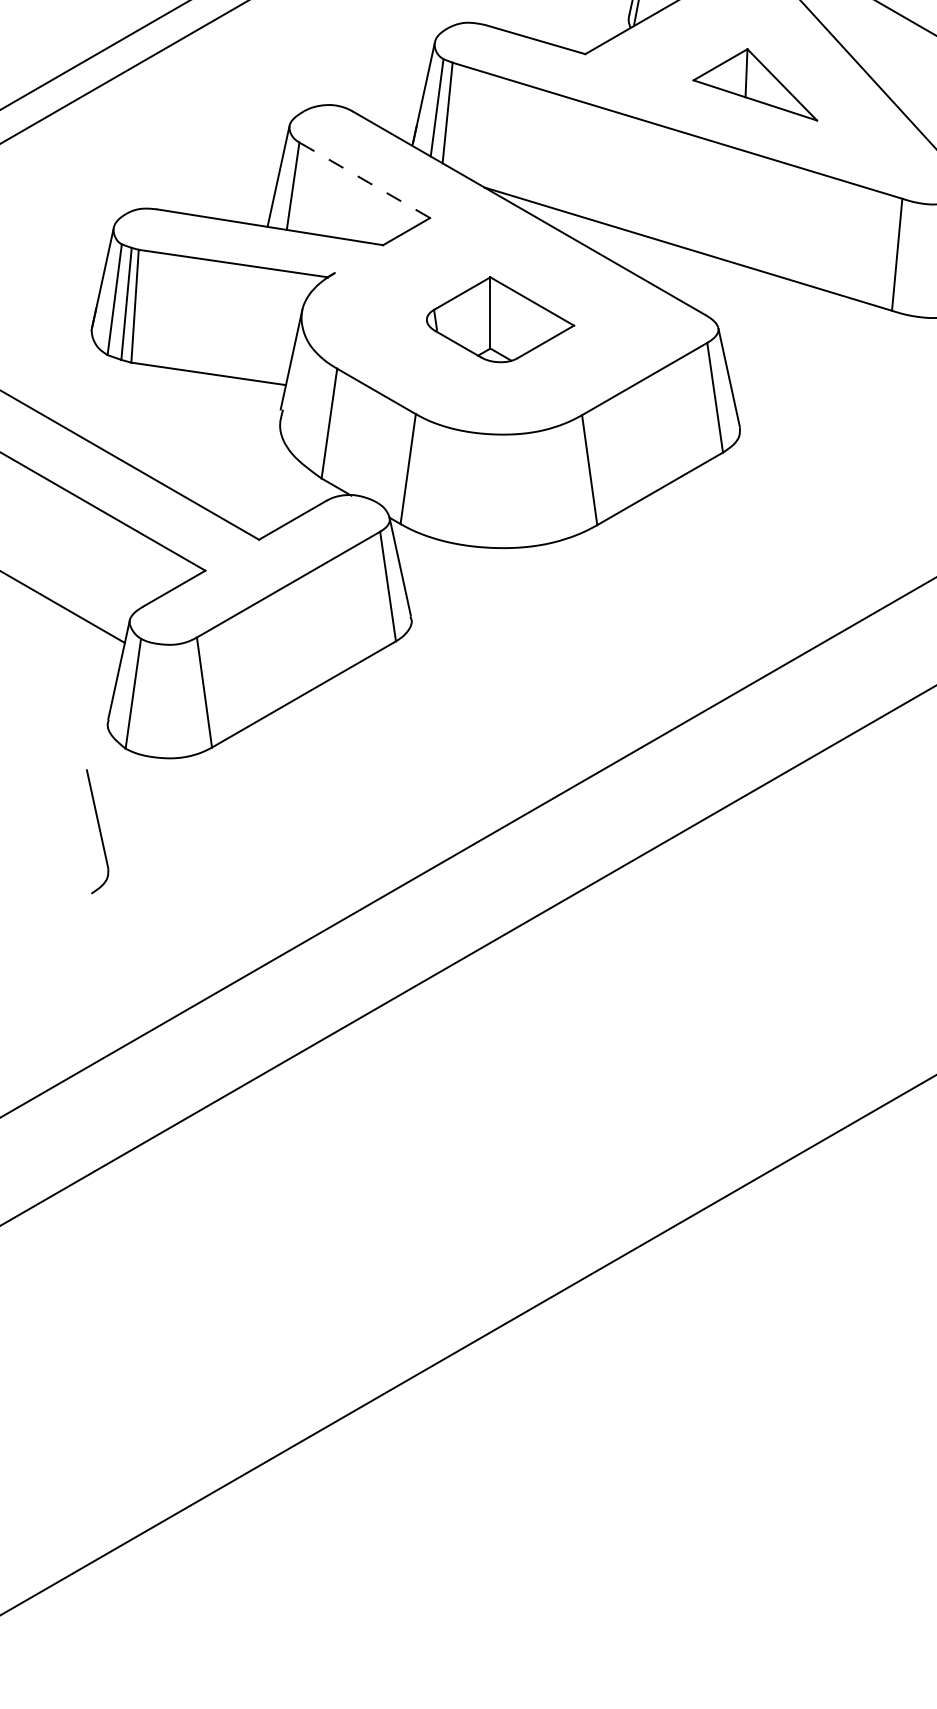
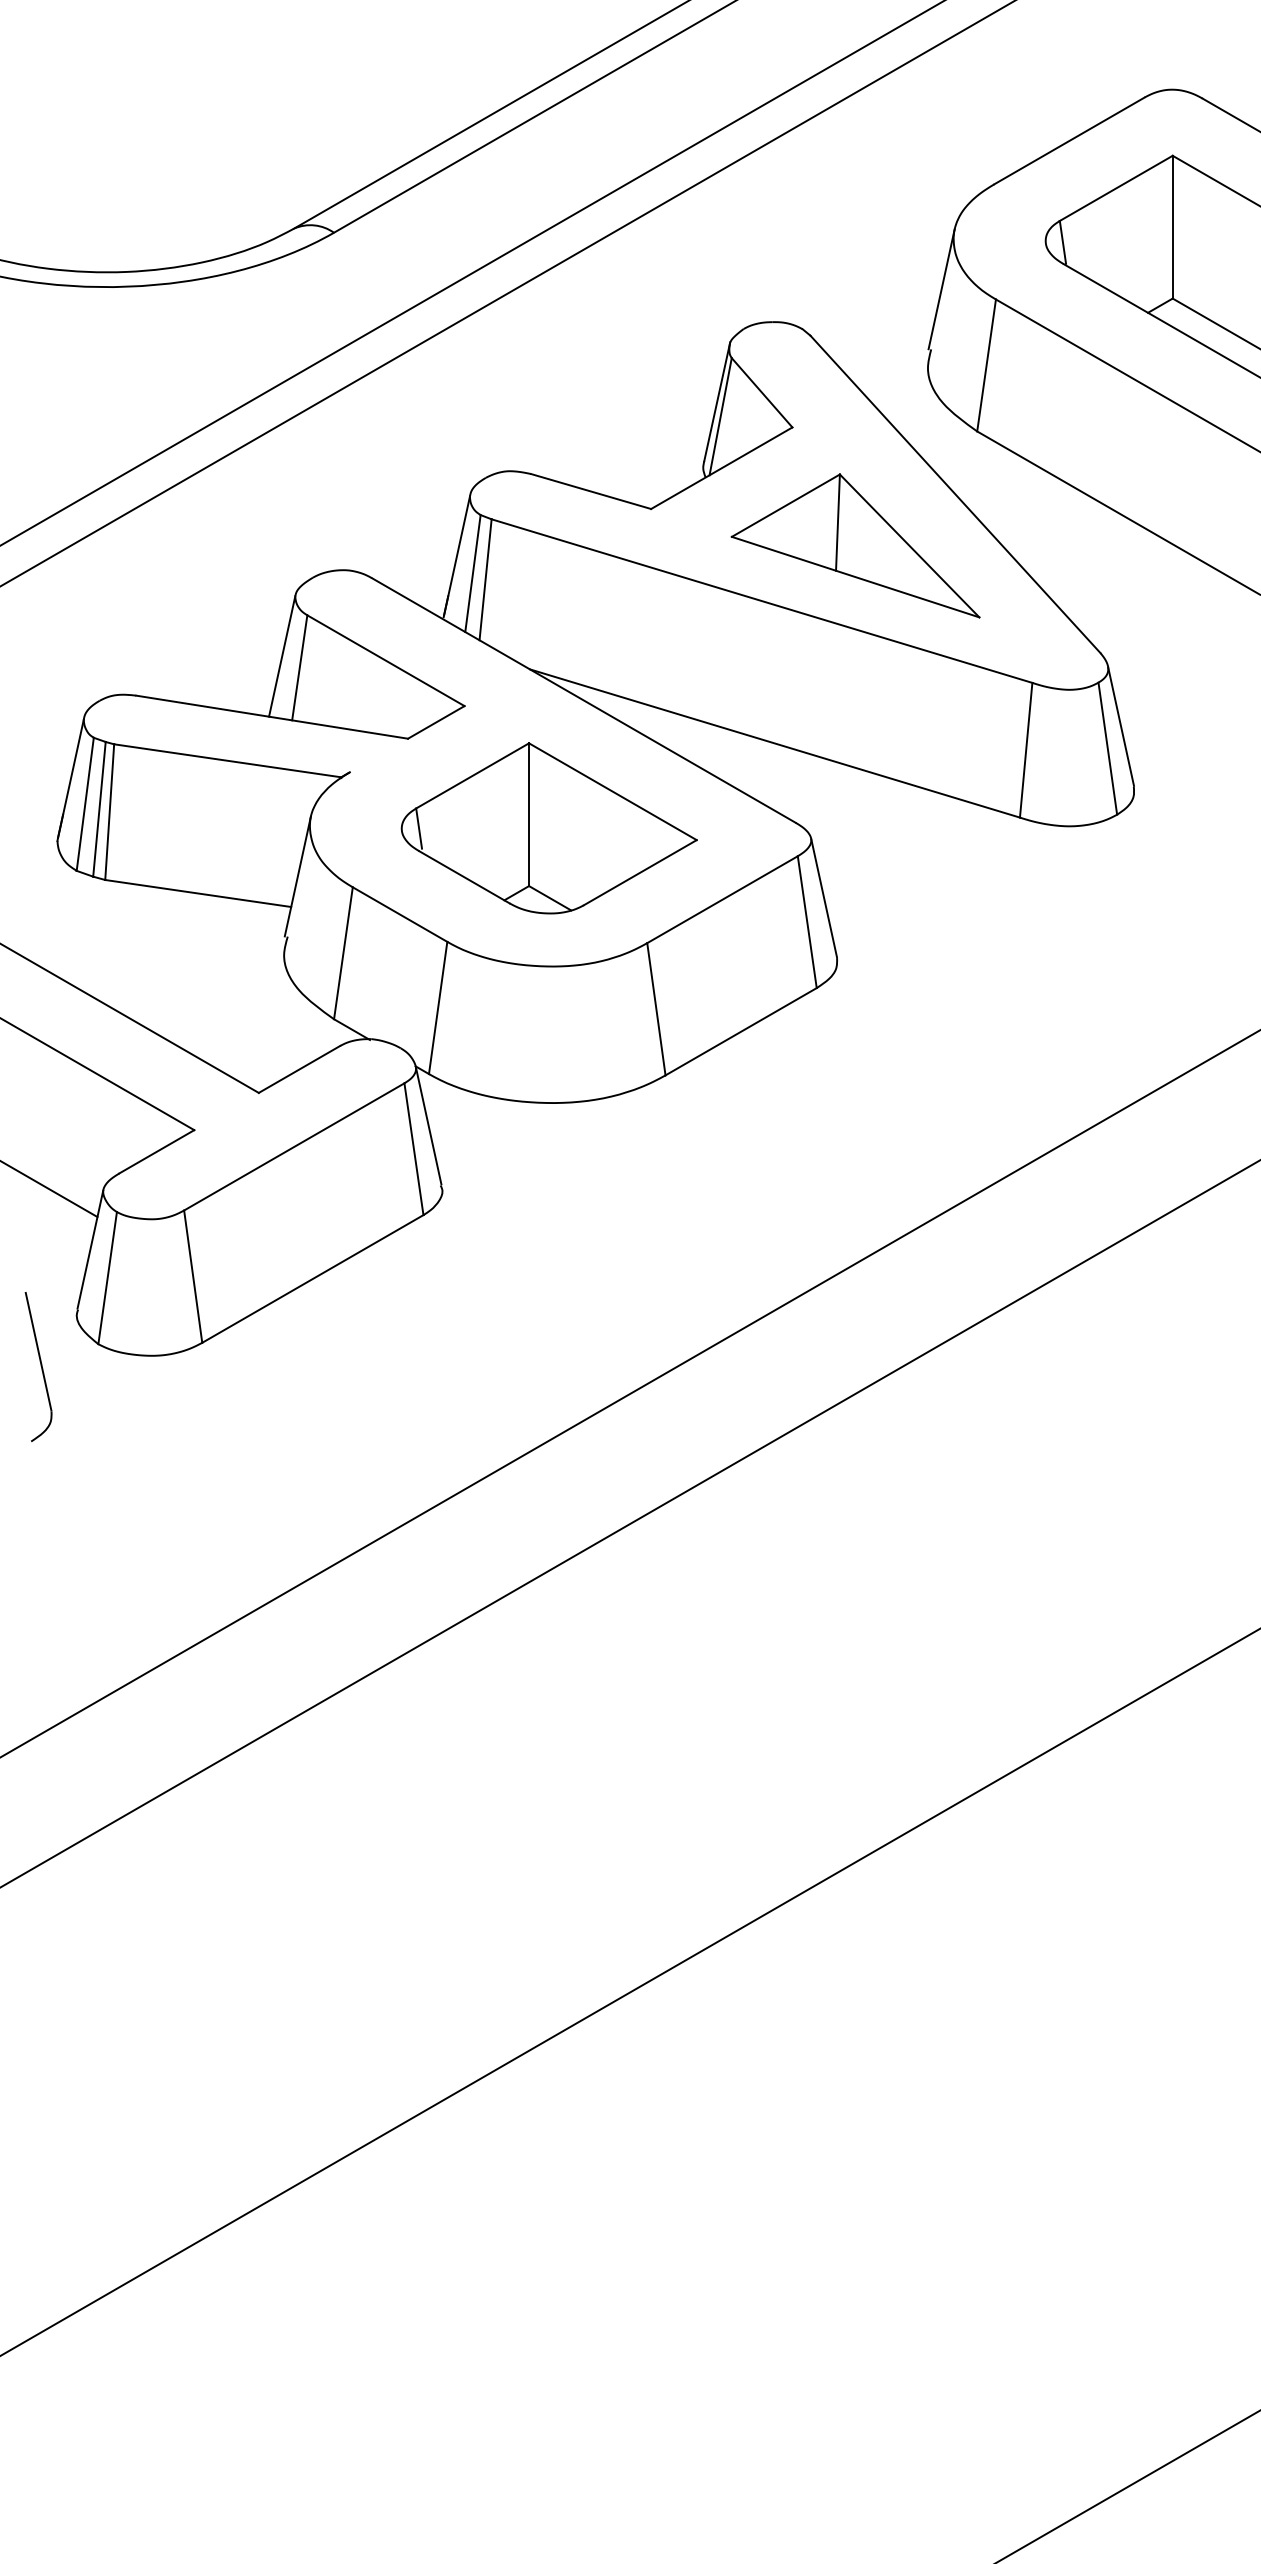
part: (755, 84) -> (855, 545), size x1.67
line: (364, 180) -> (385, 660), dashed -> solid
part: (499, 319) -> (548, 828), size x1.67
part: (97, 832) -> (38, 1367), moved

